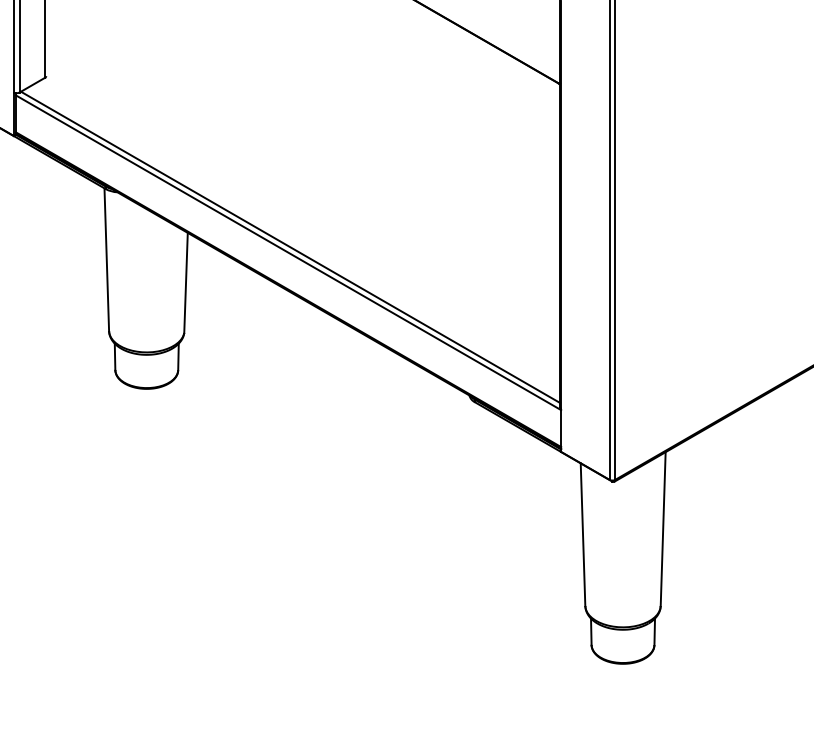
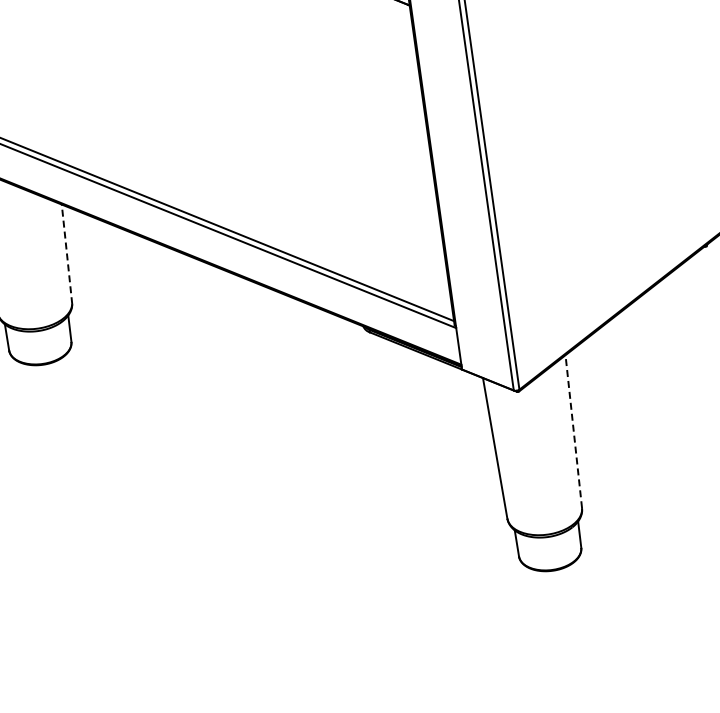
line: (186, 282) -> (67, 253), solid -> dashed
line: (663, 529) -> (574, 432), solid -> dashed

